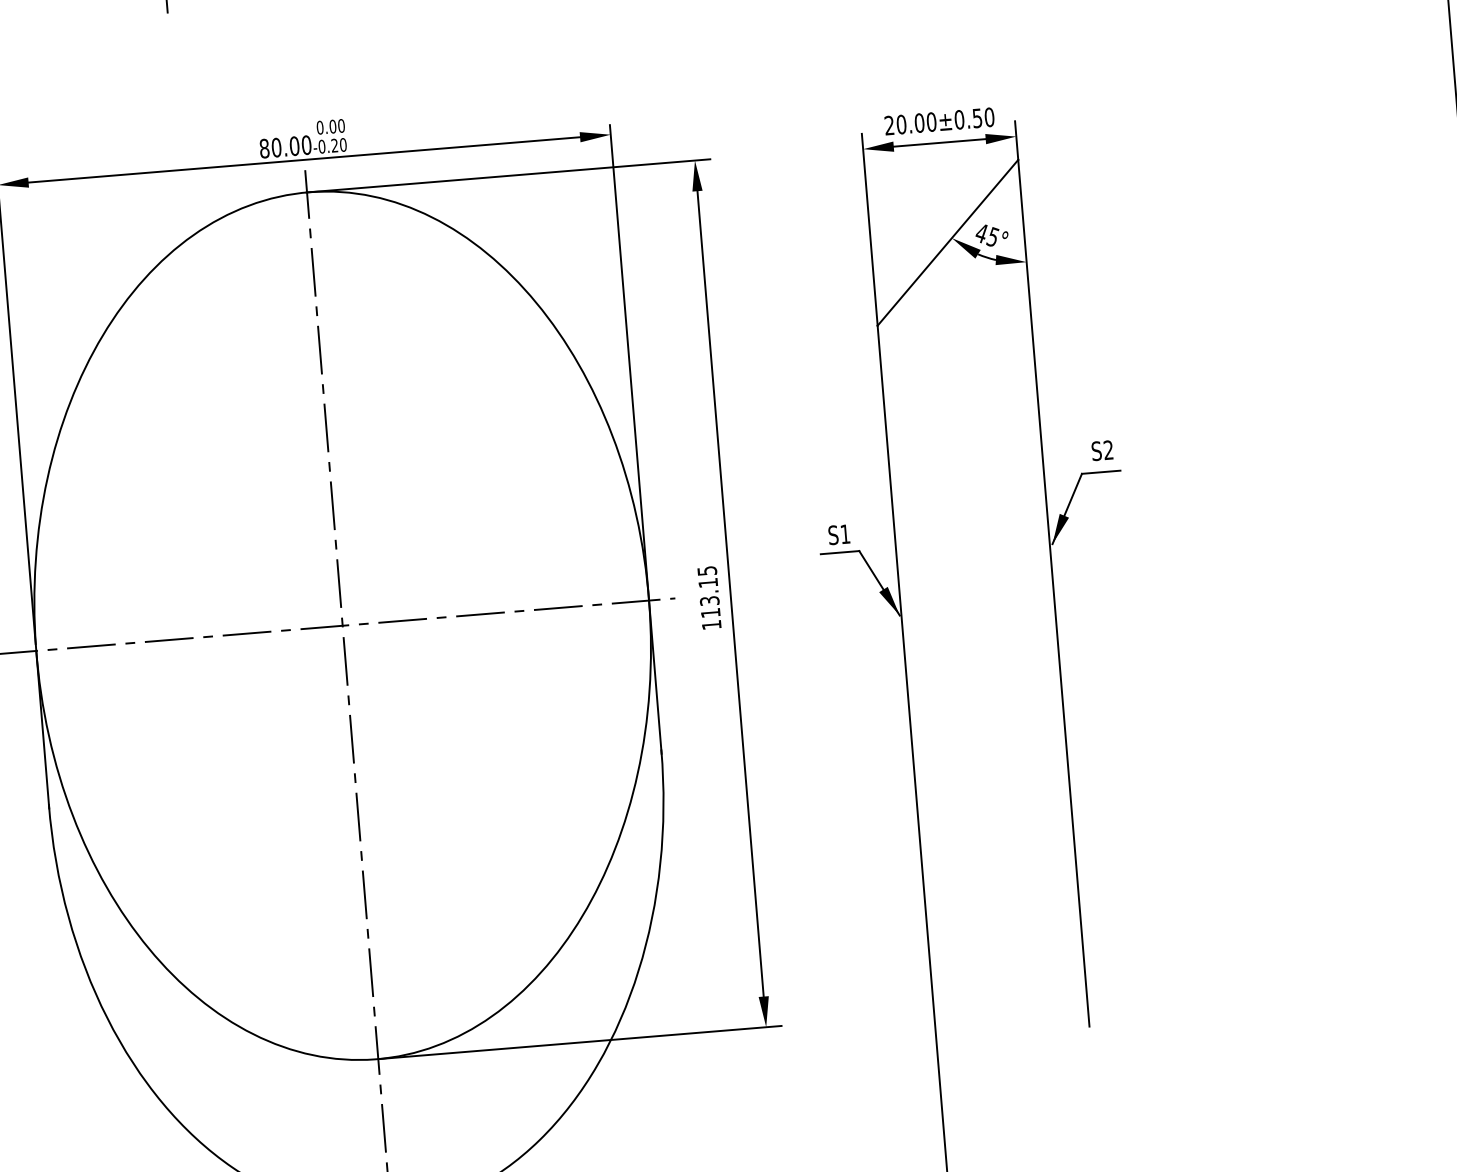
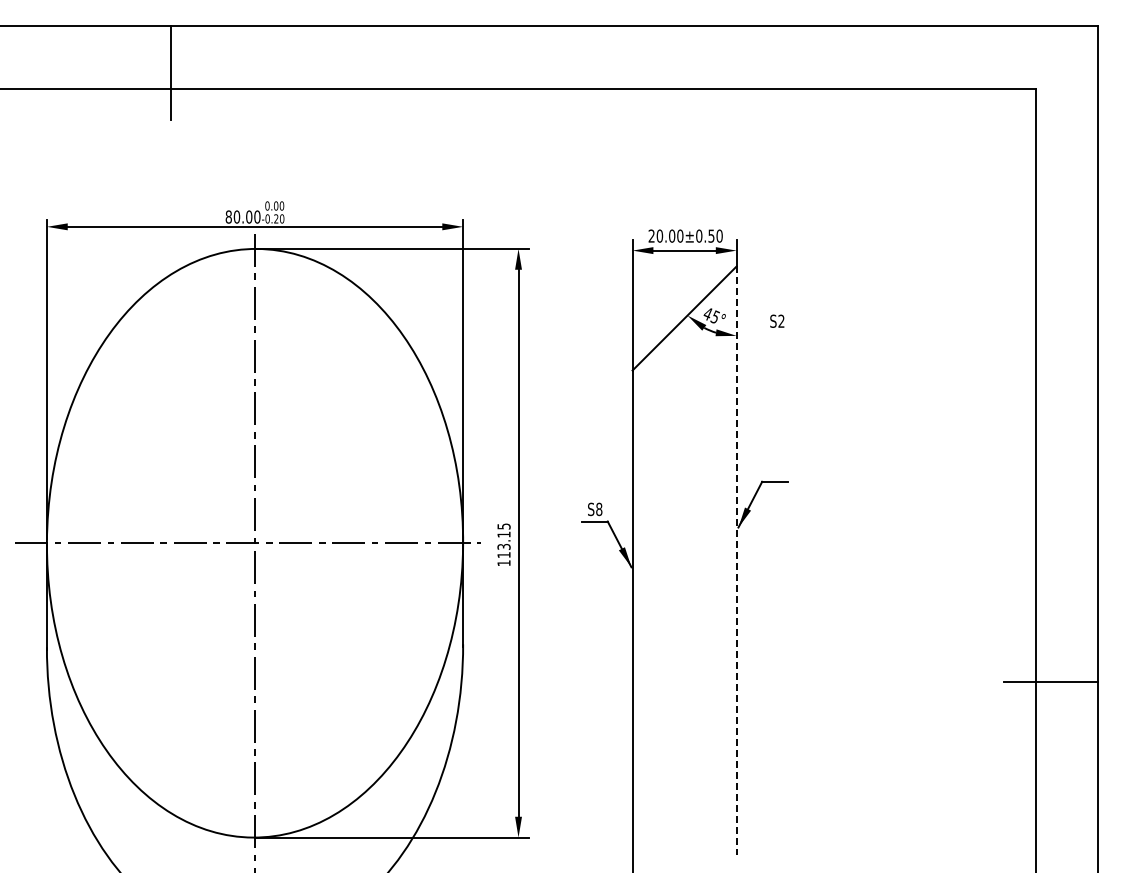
text: (1102, 449) -> (777, 320), moved
text: (845, 534) -> (599, 509), S1 -> S8
line: (1053, 594) -> (736, 561), solid -> dashed

